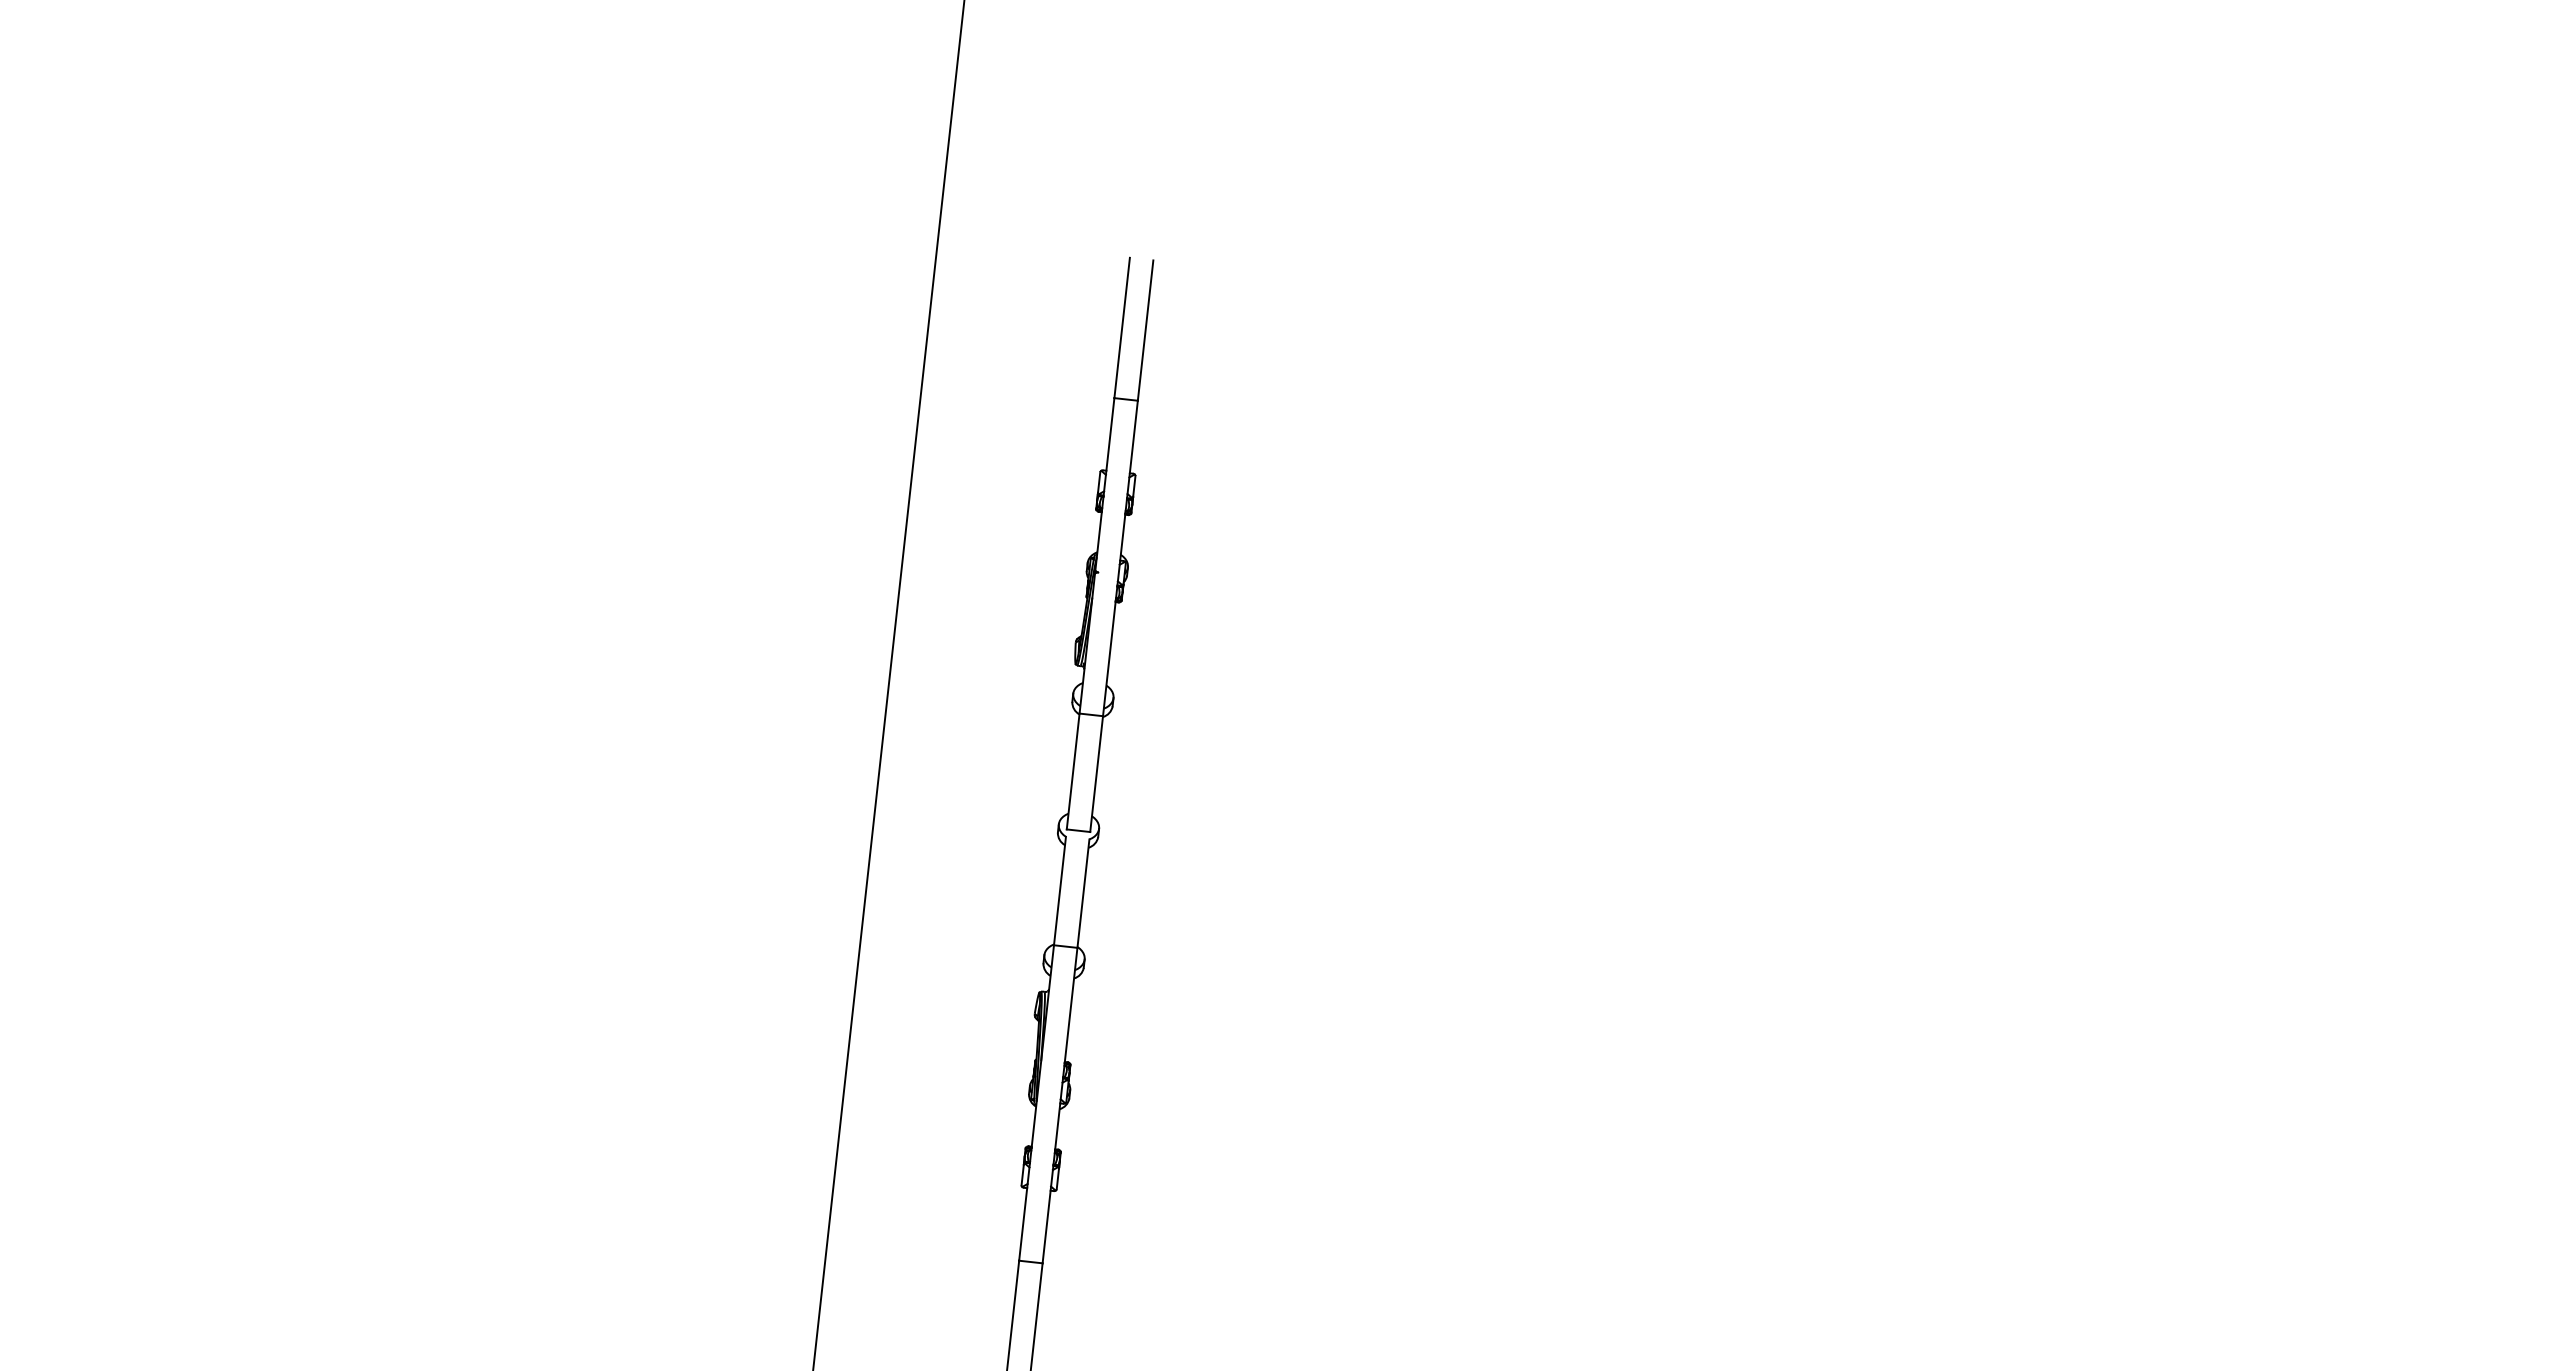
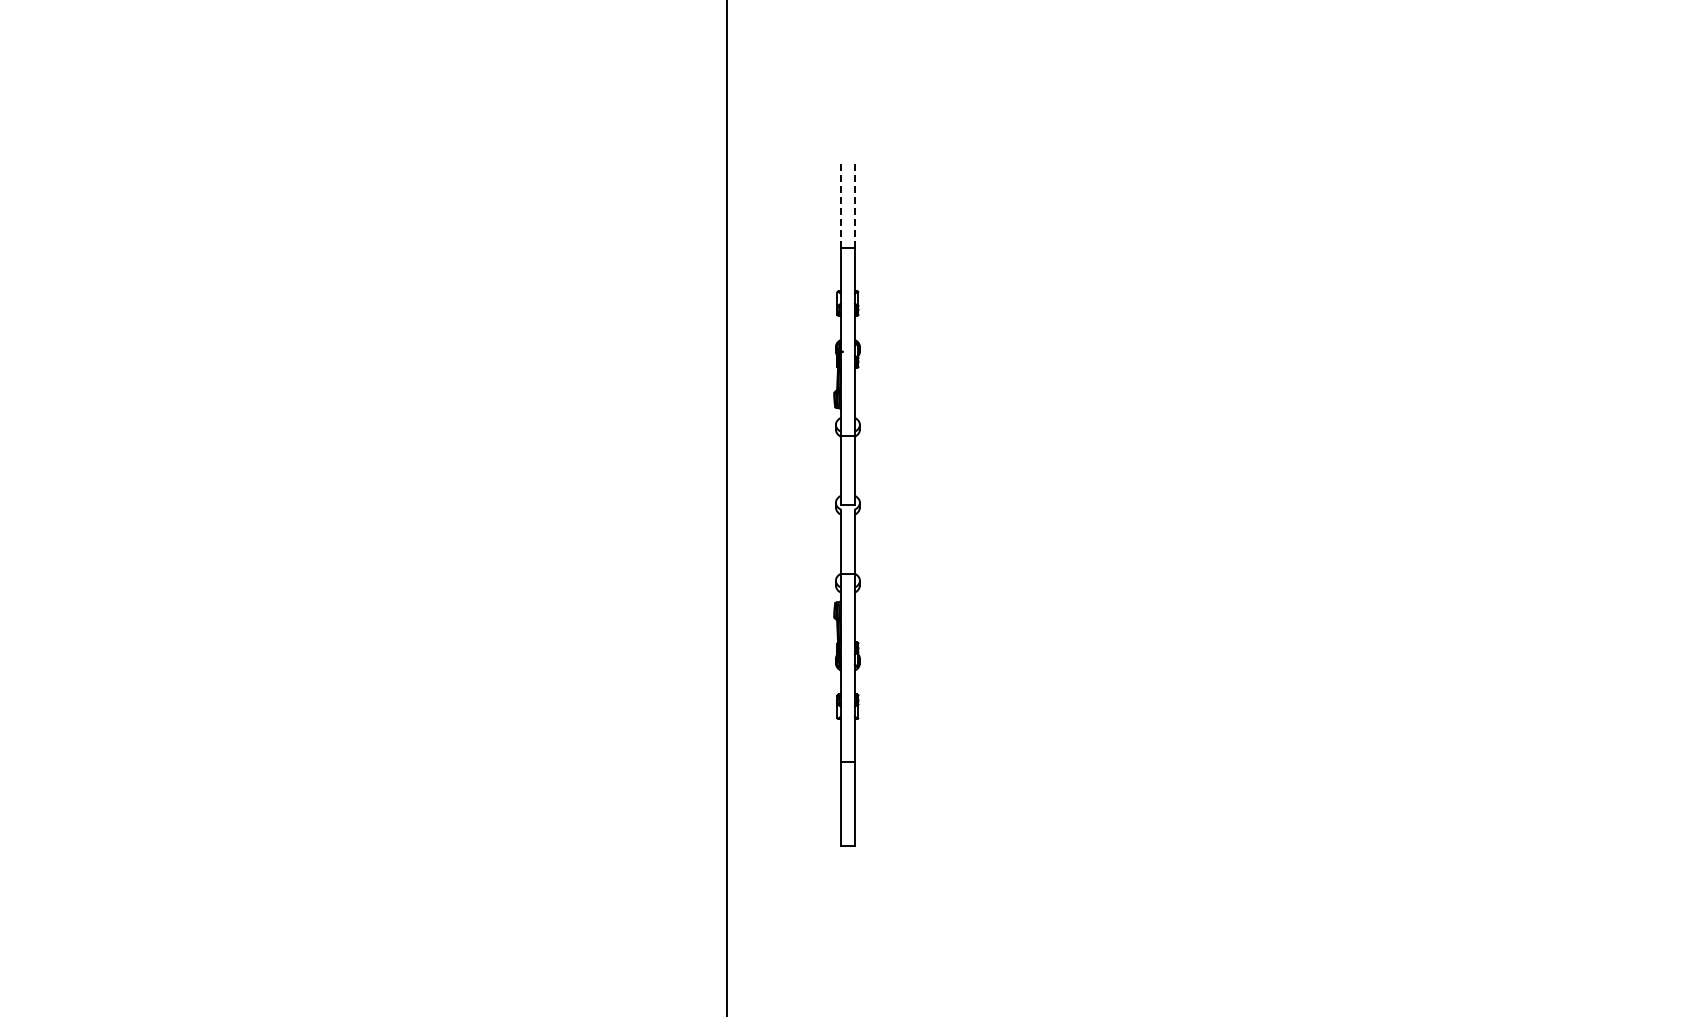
line: (1121, 328) -> (840, 206), solid -> dashed
line: (1144, 330) -> (854, 206), solid -> dashed

